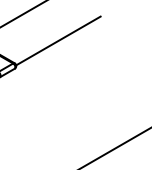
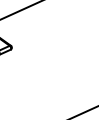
line: (58, 40) -> (44, 32), removed

